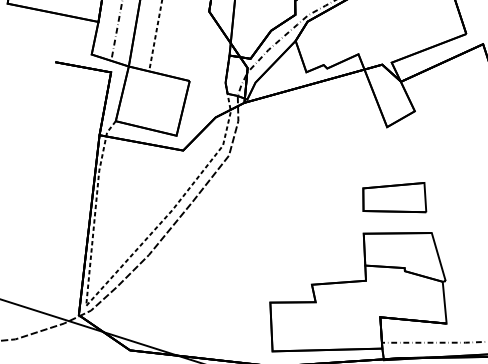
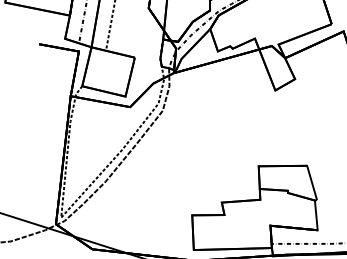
part: (394, 197) -> (280, 140), removed

